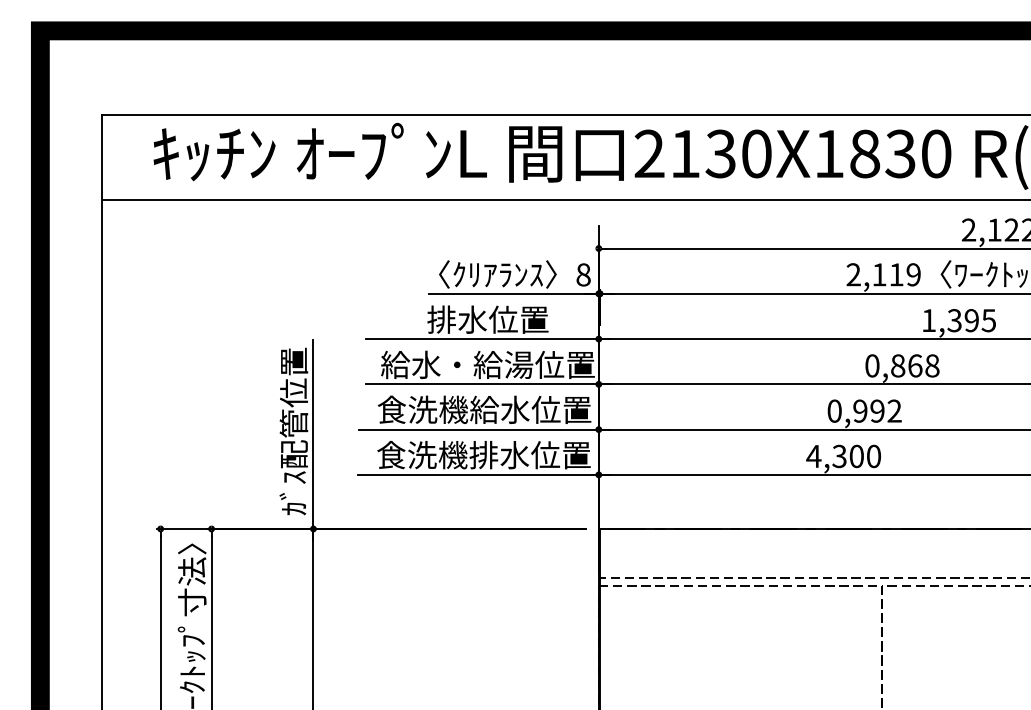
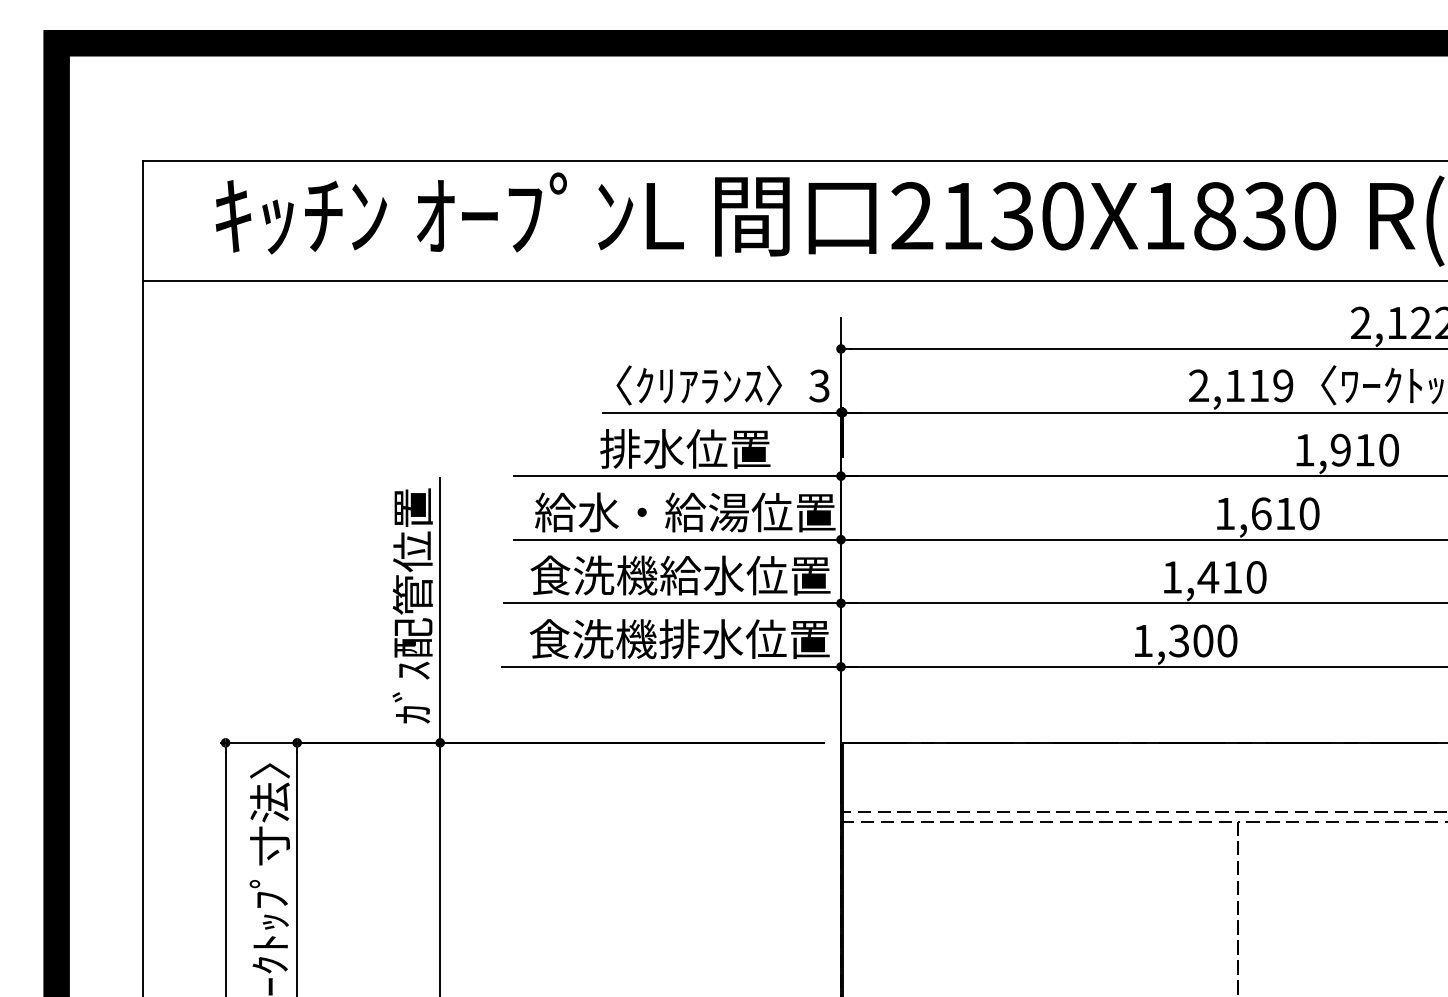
text: (583, 274) -> (819, 385), 8 -> 3
text: (971, 320) -> (1364, 450), 1,395 -> 1,910
text: (902, 365) -> (1267, 513), 0,868 -> 1,610
text: (864, 410) -> (1214, 576), 0,992 -> 1,410
text: (813, 456) -> (1142, 641), 4,300 -> 1,300

